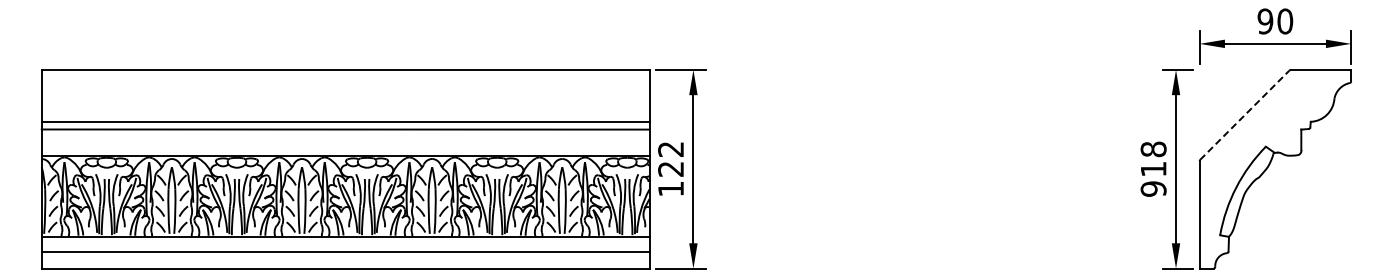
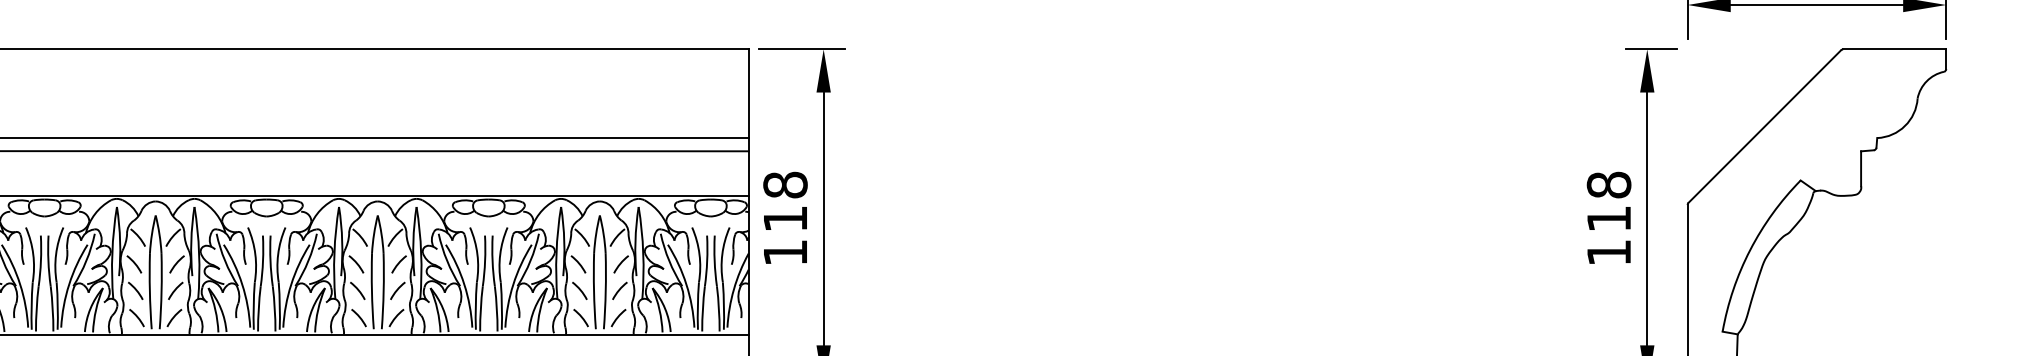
line: (1245, 114) -> (1765, 125), dashed -> solid
text: (671, 158) -> (786, 200), 122 -> 118
text: (1153, 188) -> (1608, 251), 918 -> 118

